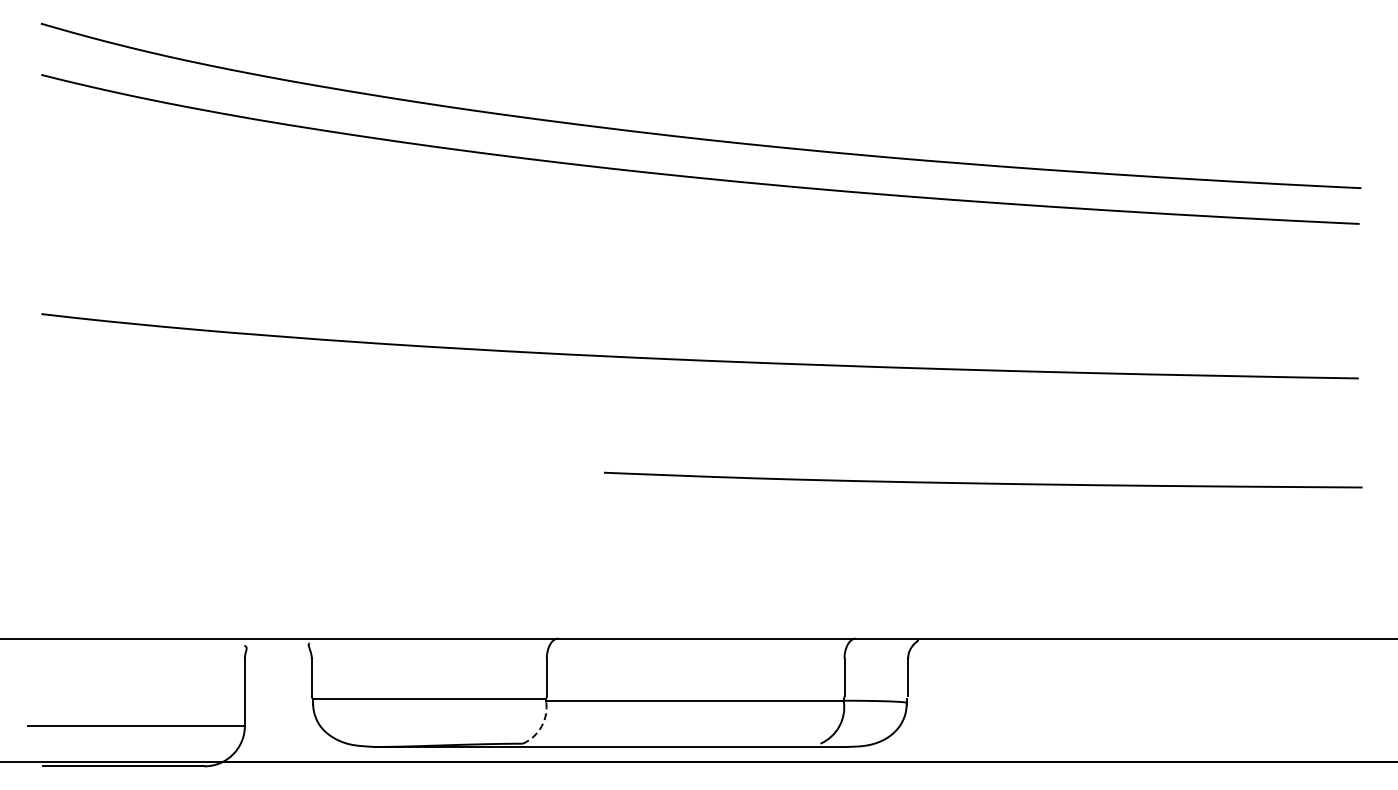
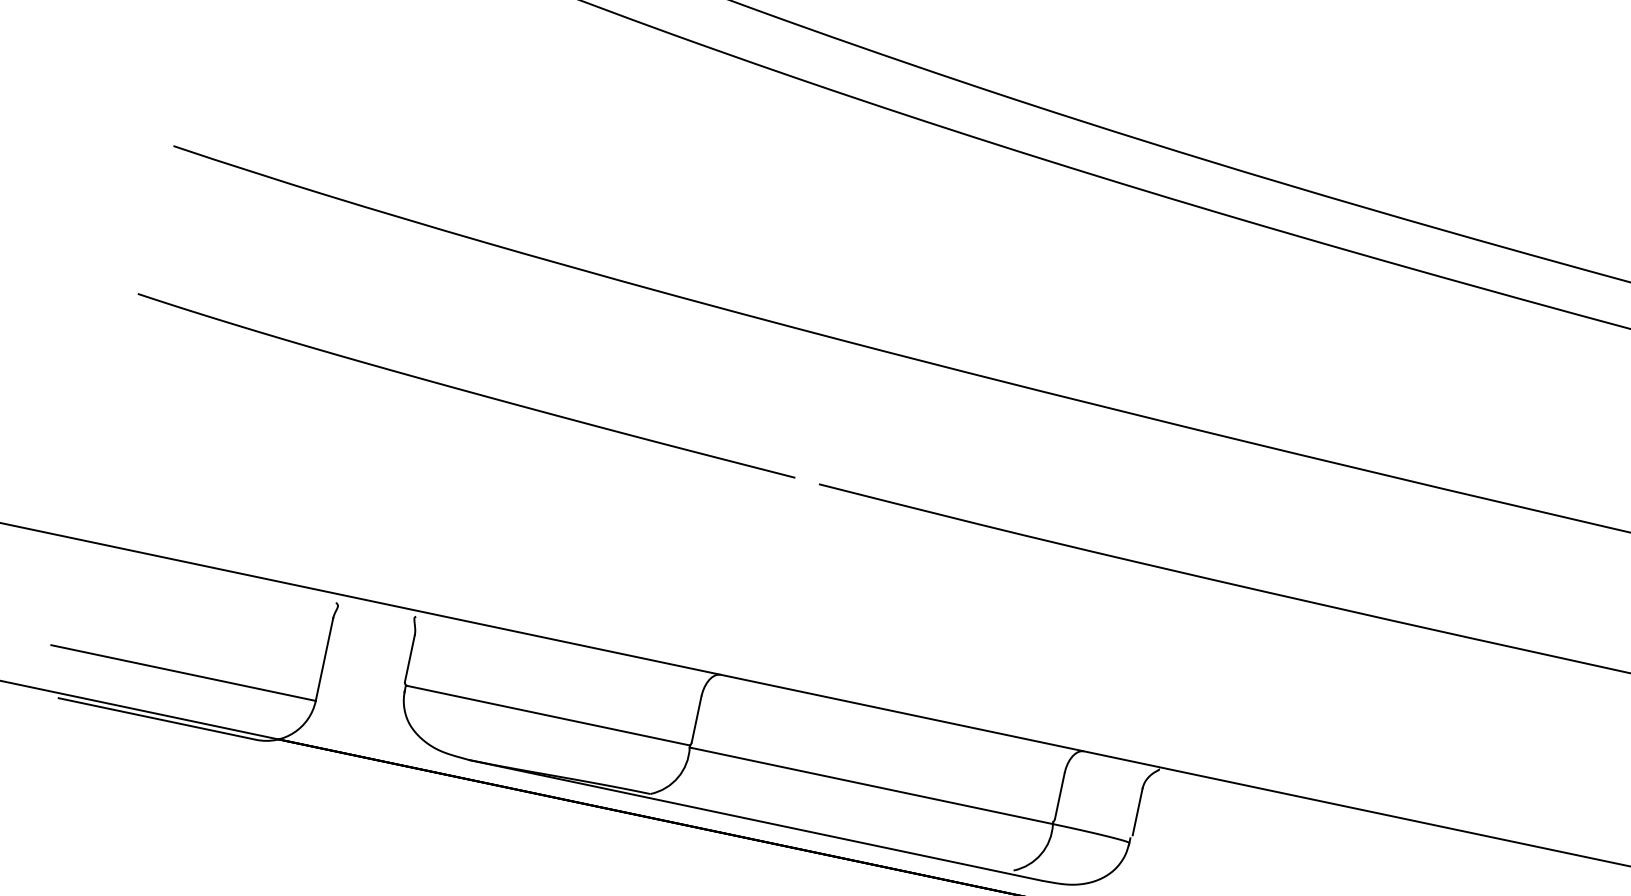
curve: (311, 457) -> (466, 390), added
arc: (541, 726) -> (677, 777), dashed -> solid

